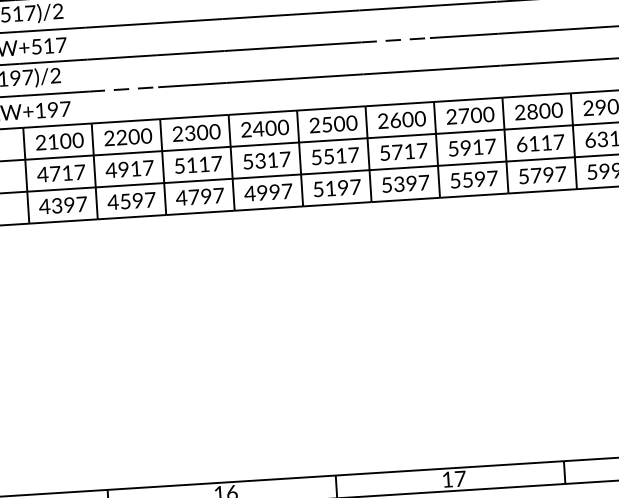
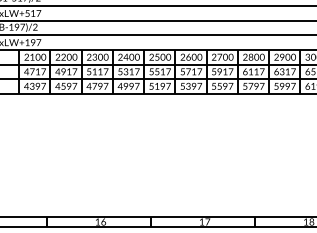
line: (394, 39) -> (190, 20), dashed -> solid
line: (122, 89) -> (65, 35), dashed -> solid

